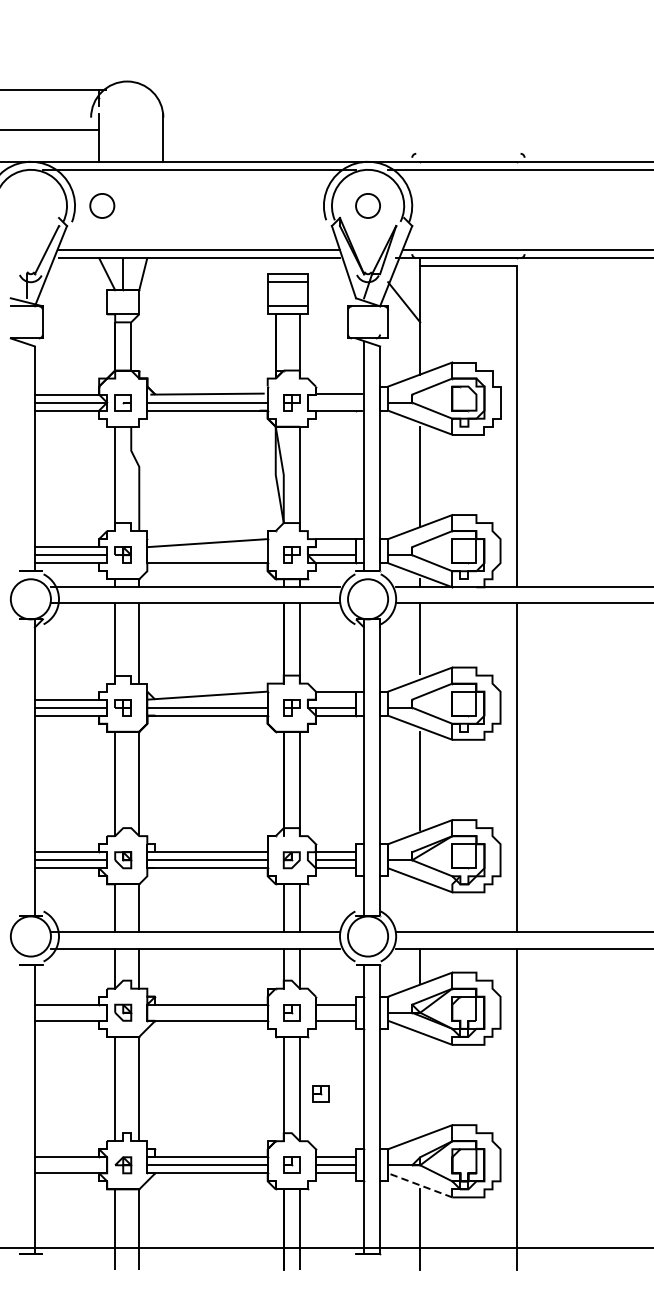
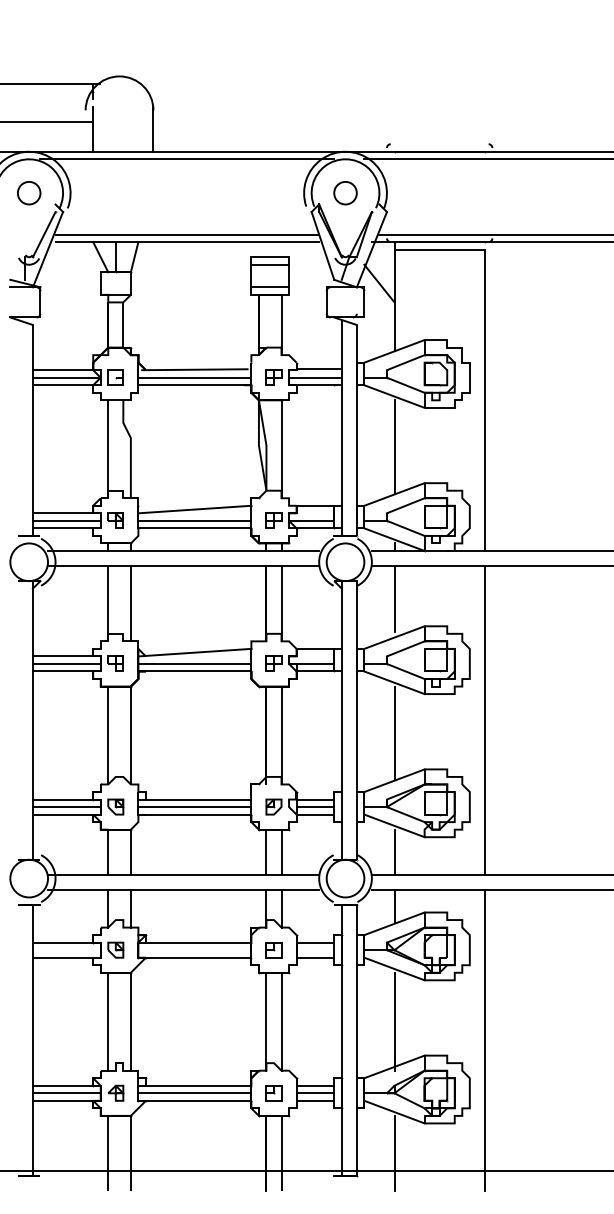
part: (102, 206) -> (29, 193), moved
line: (334, 402) -> (314, 377), added
line: (207, 554) -> (194, 520), added
line: (420, 907) -> (394, 851), added
line: (420, 1088) -> (394, 1021), added
part: (320, 1094) -> (300, 1026), removed
line: (70, 1165) -> (66, 1093), added
line: (420, 1184) -> (394, 1111), dashed -> solid

